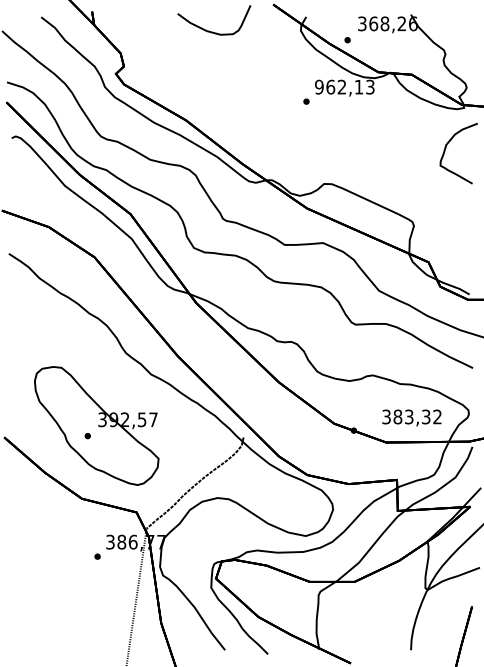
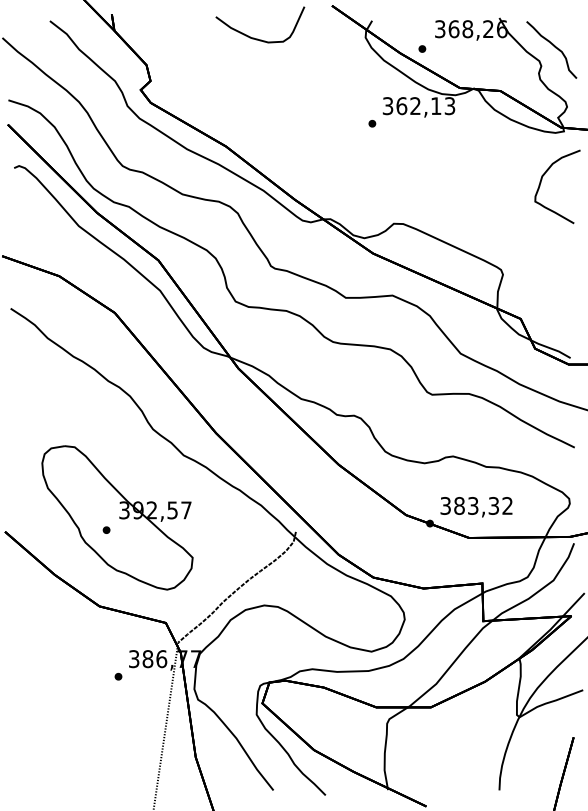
curve: (455, 38) -> (553, 46), added
text: (318, 86) -> (387, 105), 962,13 -> 362,13
text: (411, 418) -> (476, 507), moved

